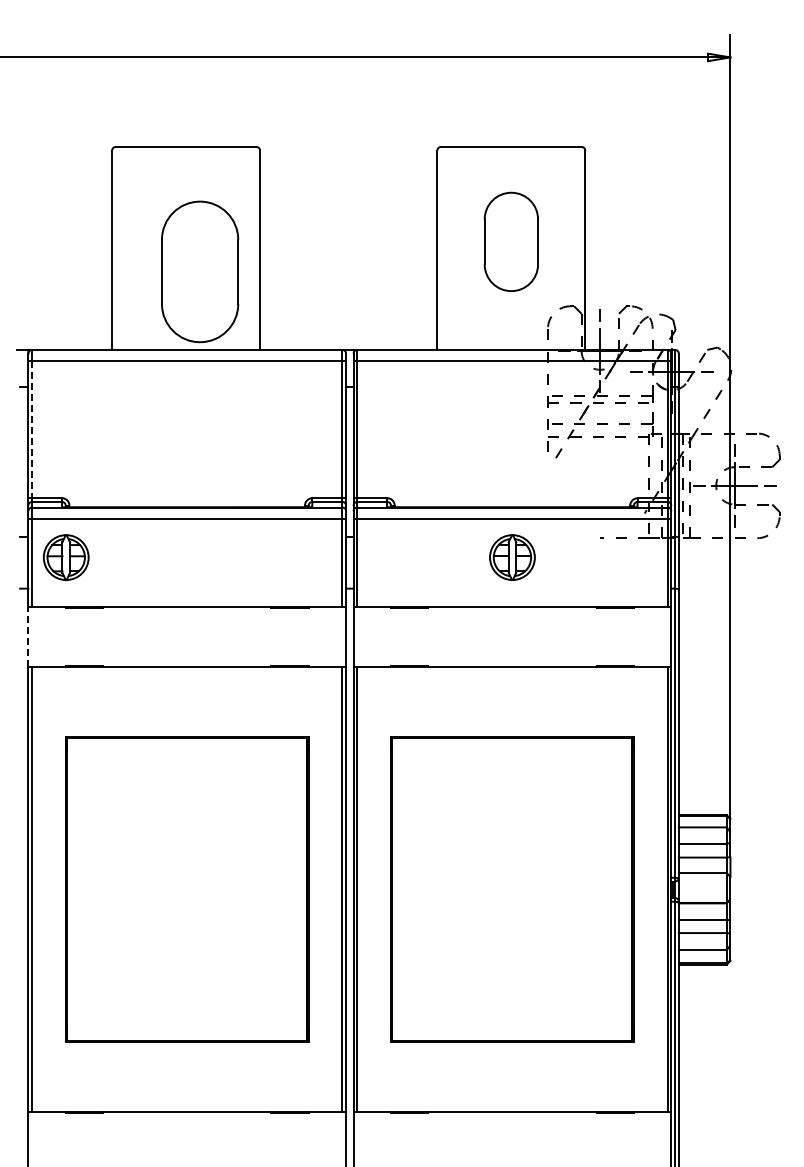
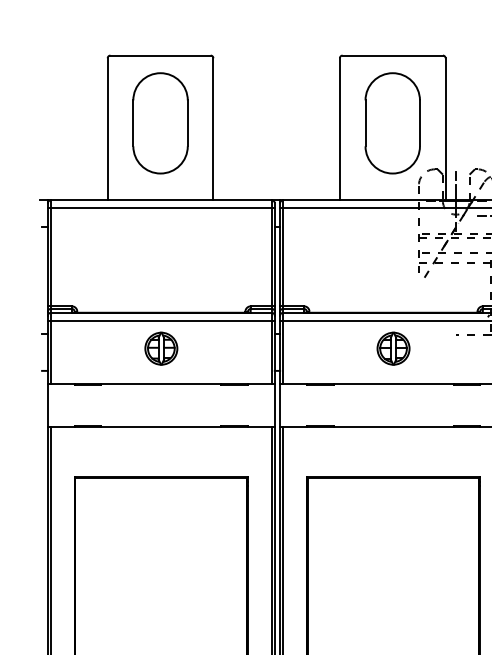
part: (511, 241) -> (392, 123), size x1.43
part: (200, 271) -> (160, 123), moved
line: (32, 429) -> (50, 257), dashed -> solid
part: (65, 557) -> (160, 348), moved
line: (28, 636) -> (48, 405), dashed -> solid

